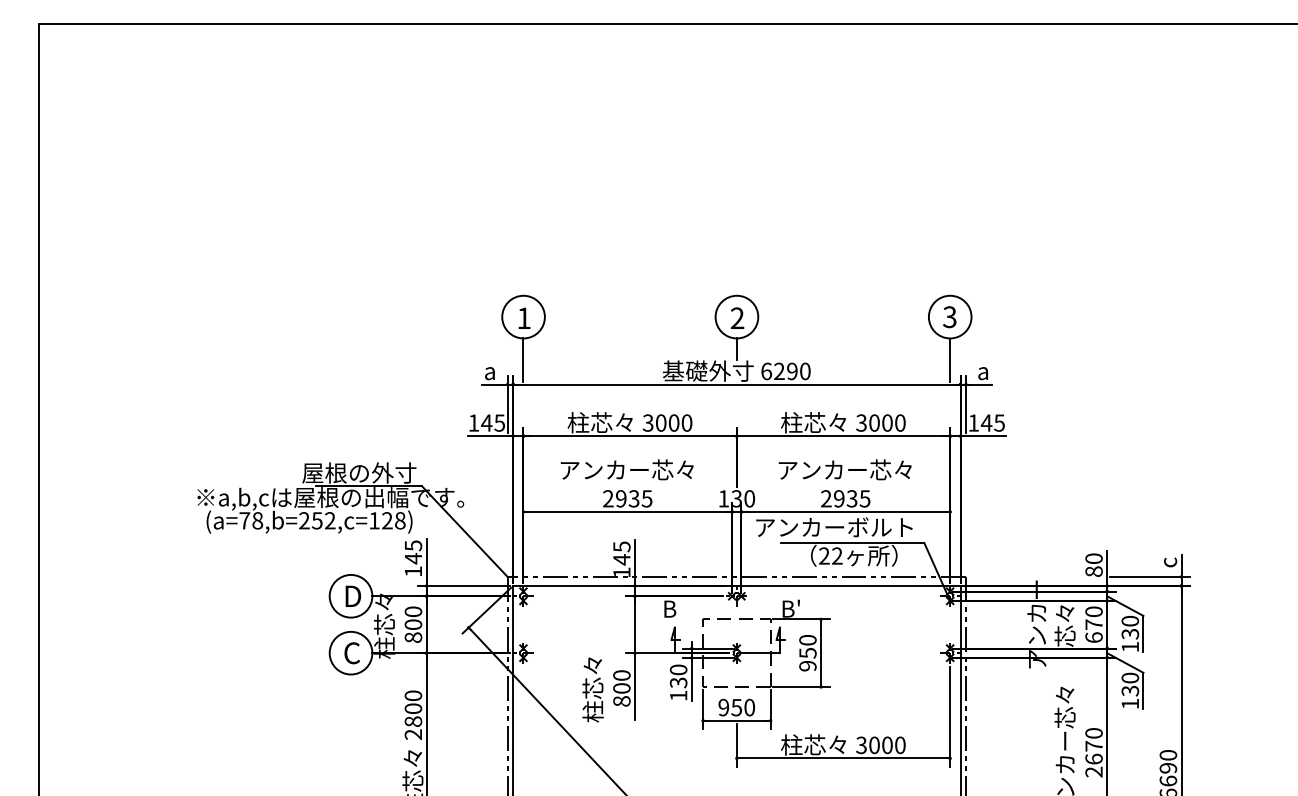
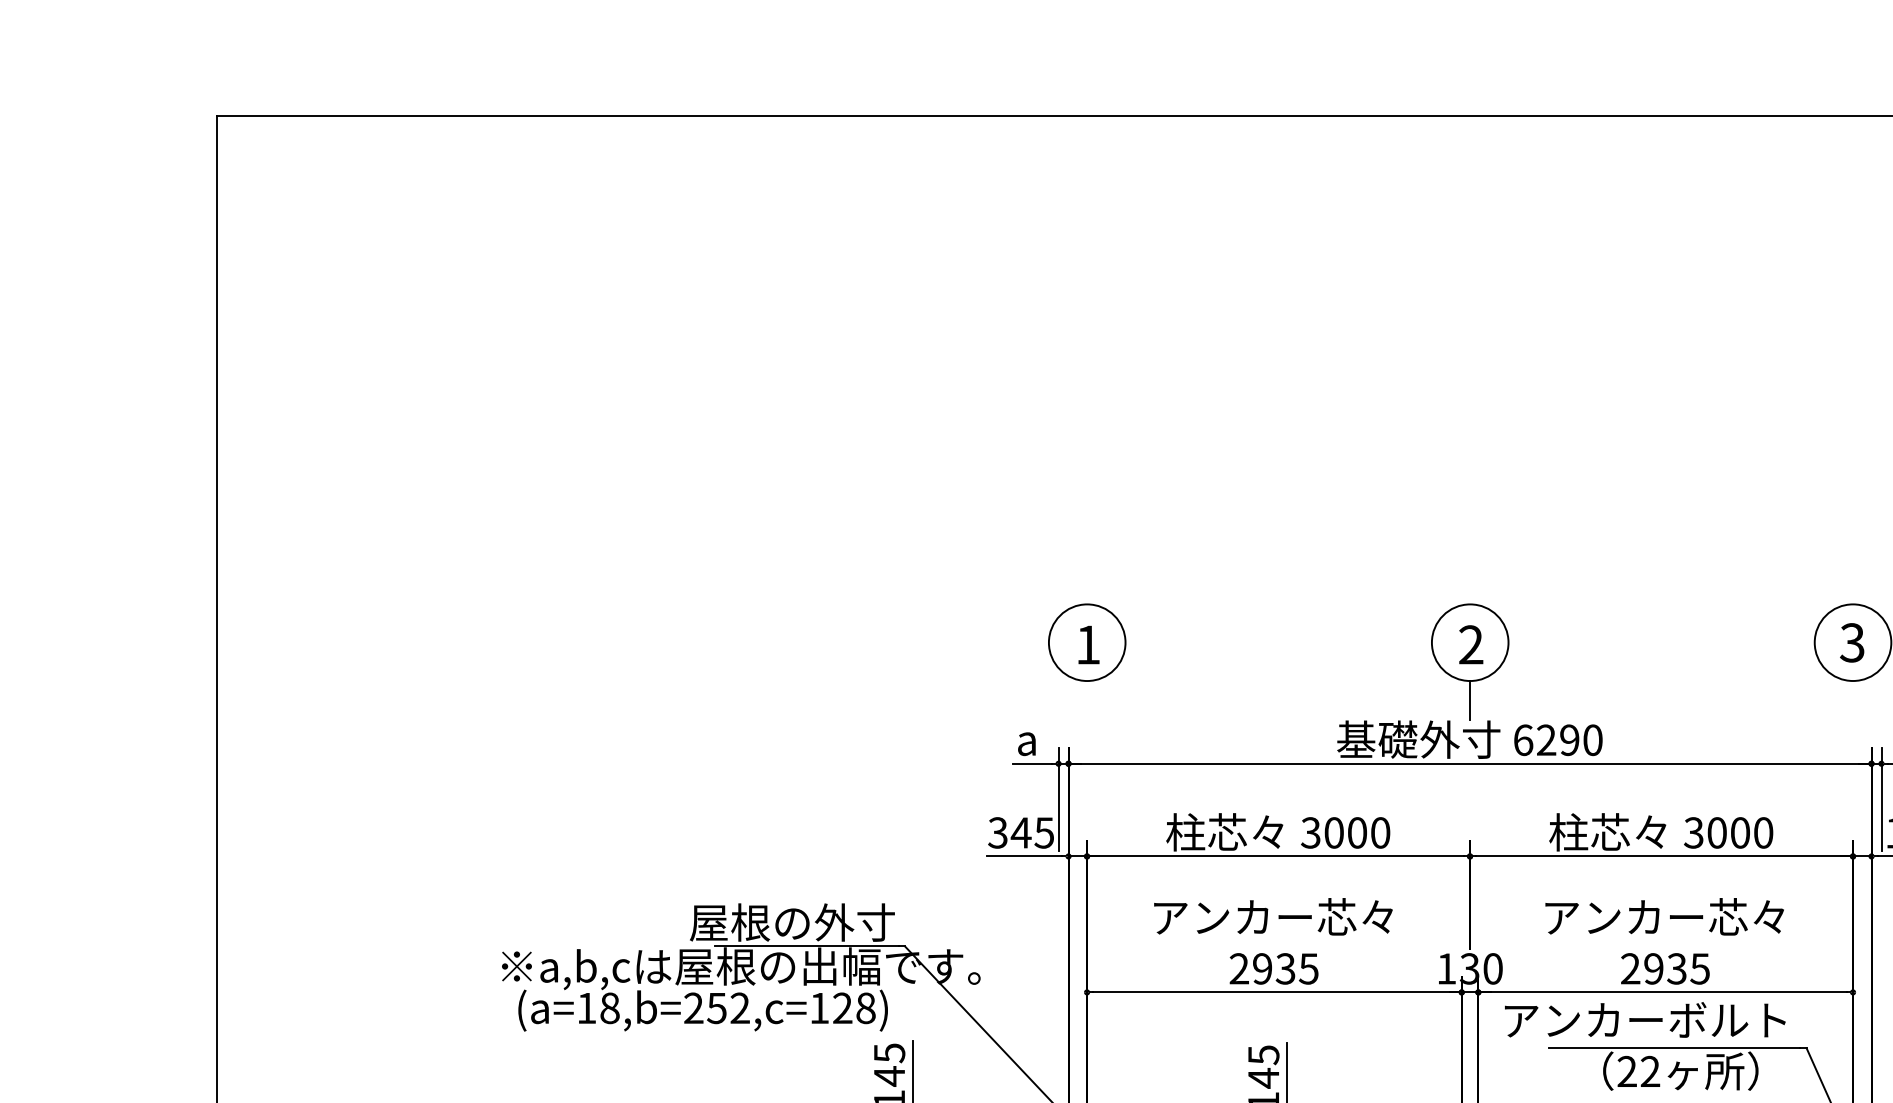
line: (523, 360) -> (1087, 720), removed
line: (950, 360) -> (1853, 720), removed
text: (473, 422) -> (997, 831), 145 -> 345
text: (244, 520) -> (586, 1007), (a=78,b=252,c=128) -> (a=18,b=252,c=128)

